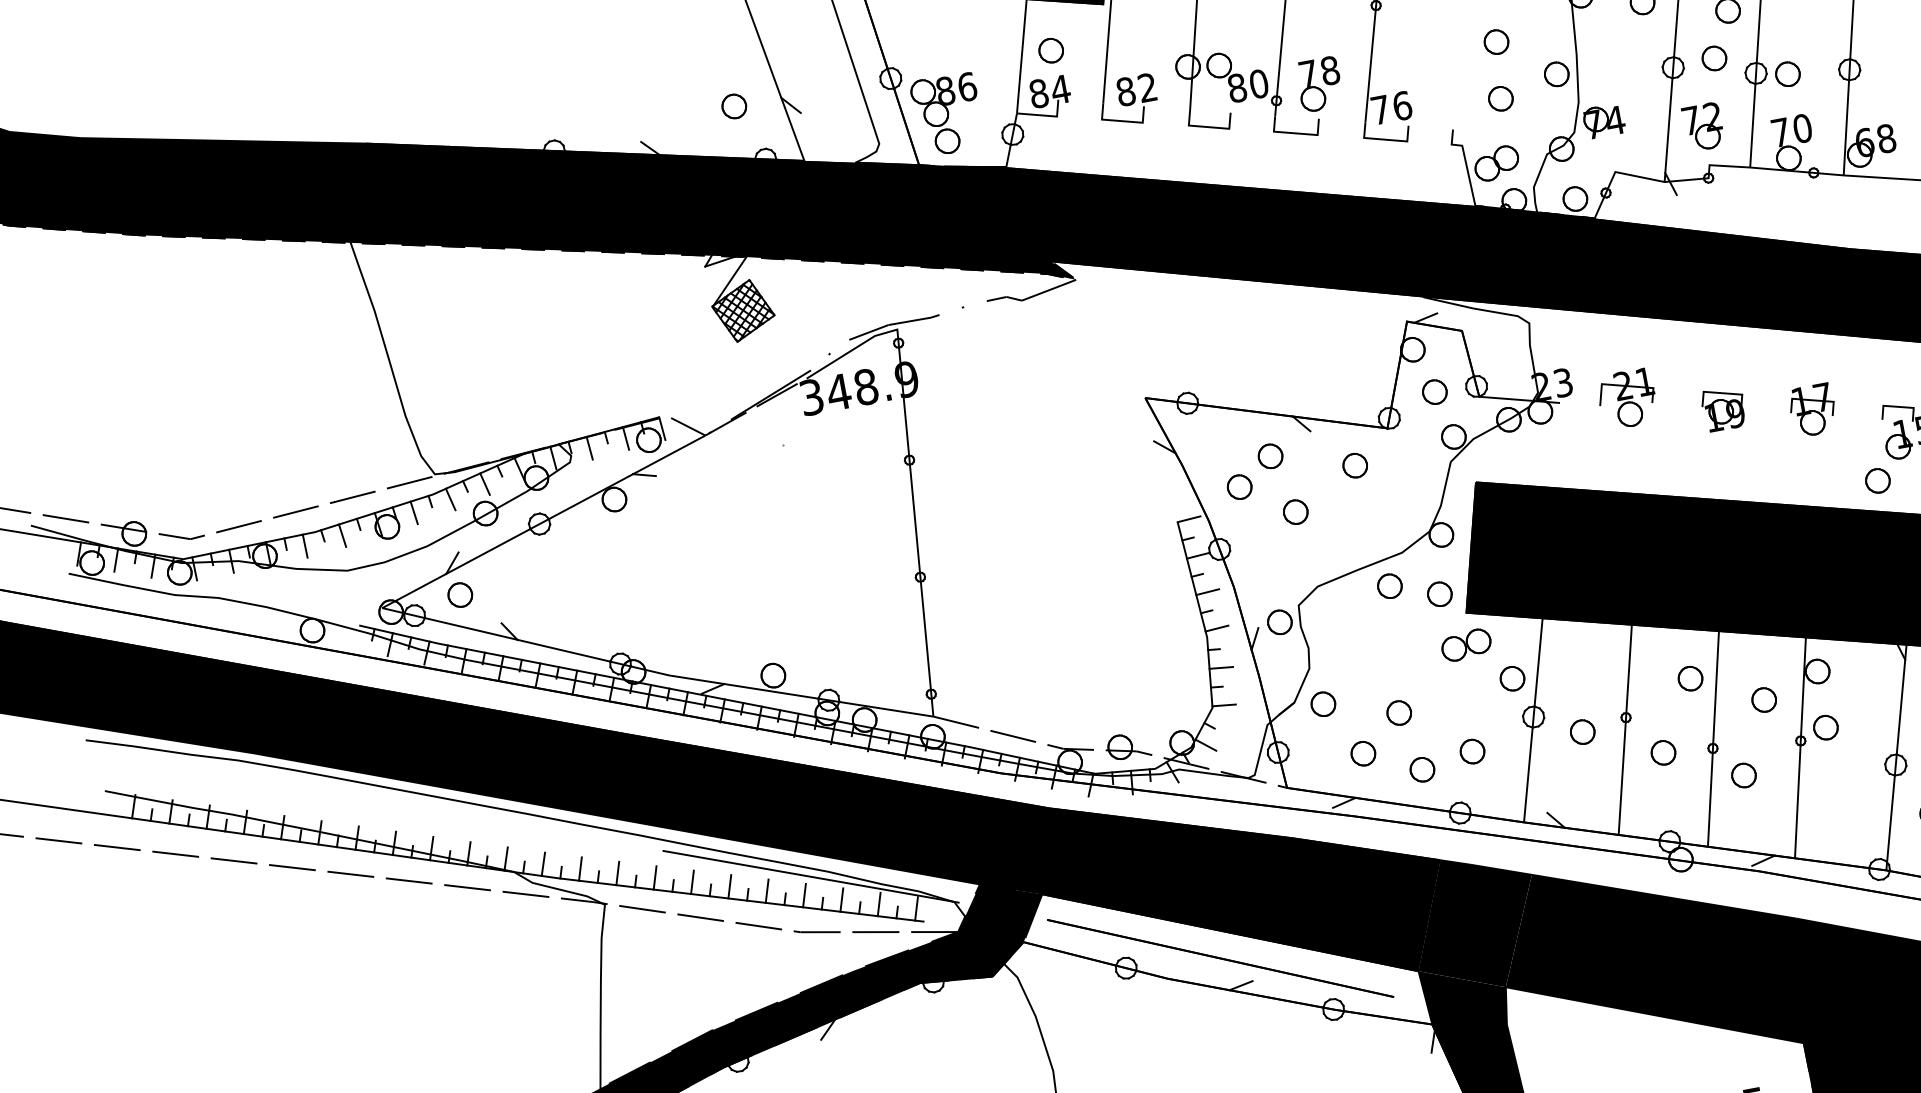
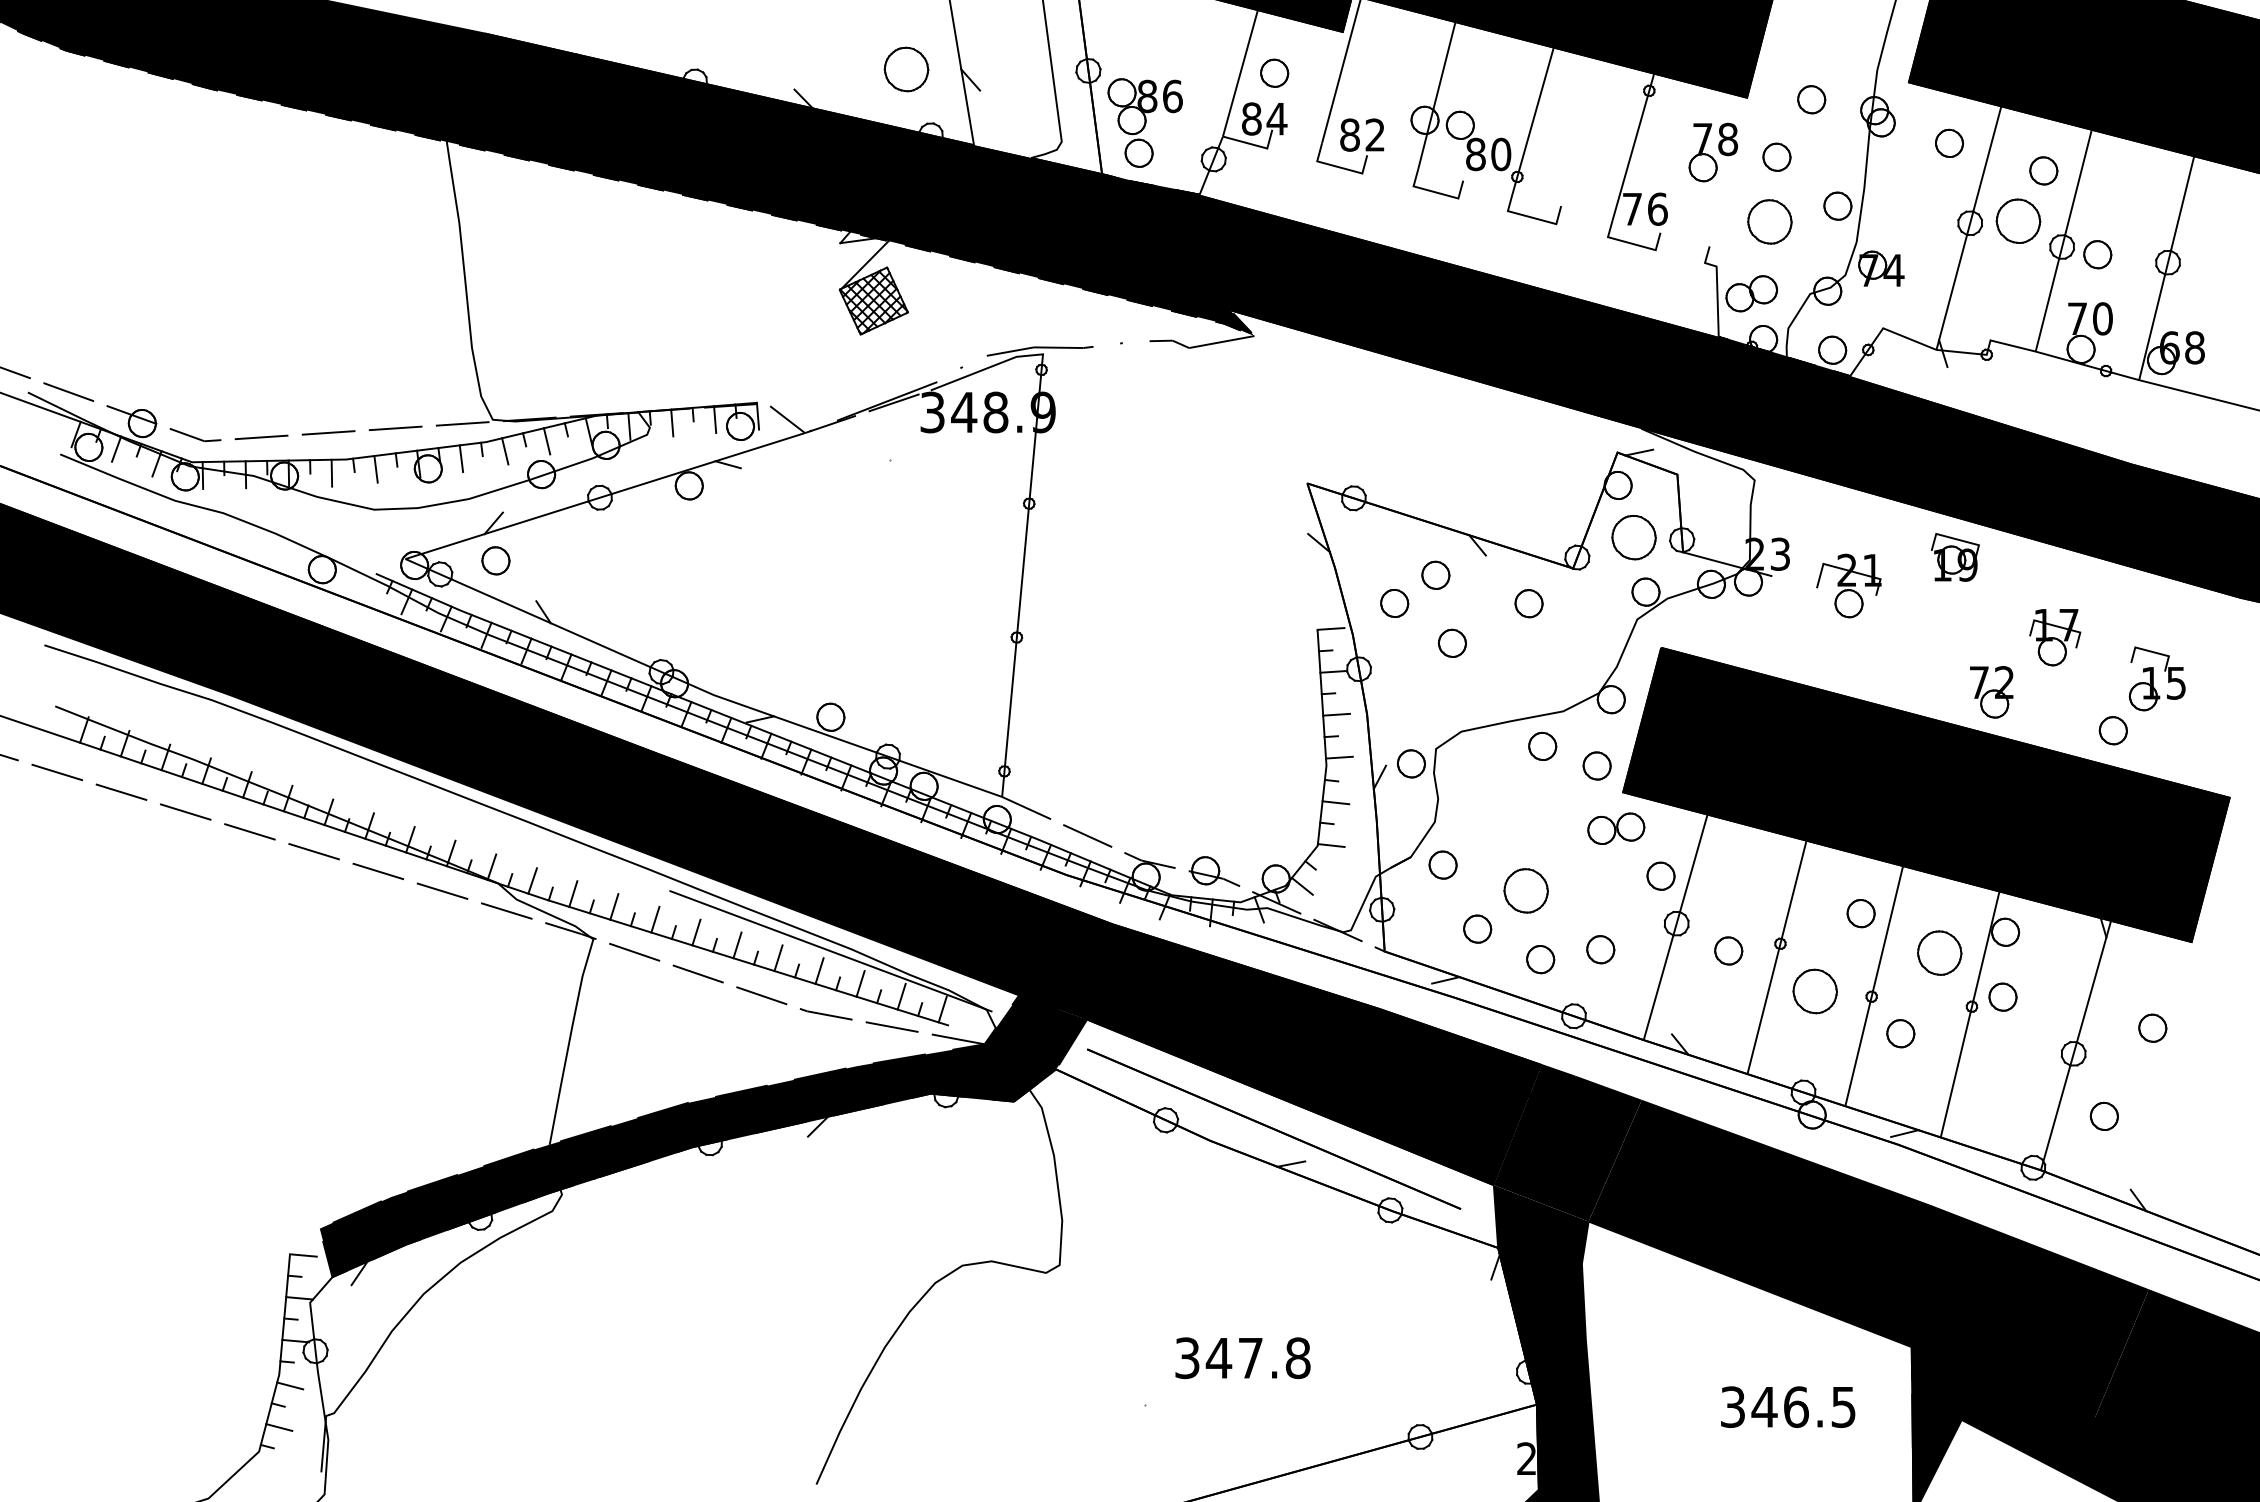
part: (1714, 58) -> (2018, 221), size x1.6
part: (1318, 84) -> (1712, 152), moved
part: (1500, 98) -> (1769, 221), size x1.6
part: (734, 105) -> (906, 68), size x1.6
part: (1703, 127) -> (1991, 692), moved
part: (1434, 392) -> (1633, 537), size x1.6
part: (1723, 409) -> (1954, 557), moved
part: (1763, 699) -> (1938, 952), size x1.6
part: (1399, 712) -> (1526, 890), size x1.6
part: (1662, 752) -> (1814, 990), size x1.6

